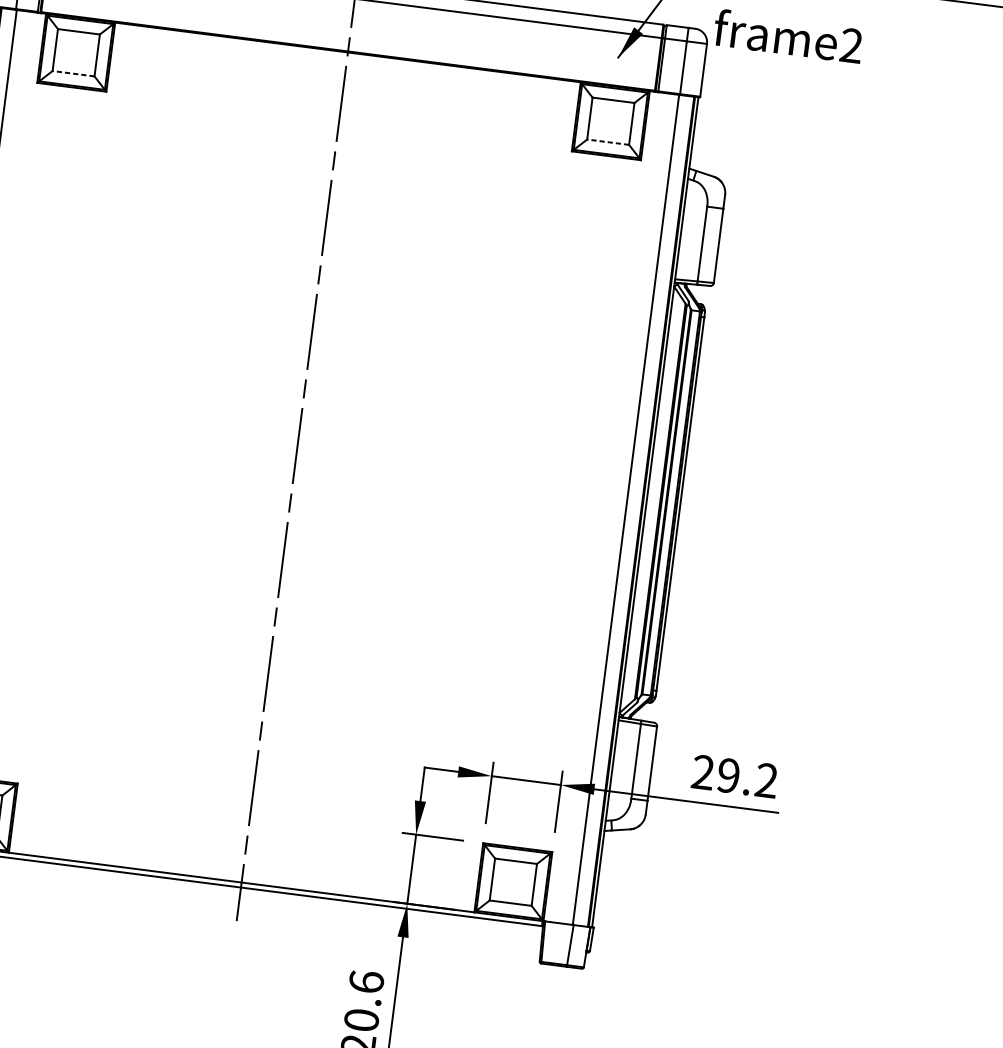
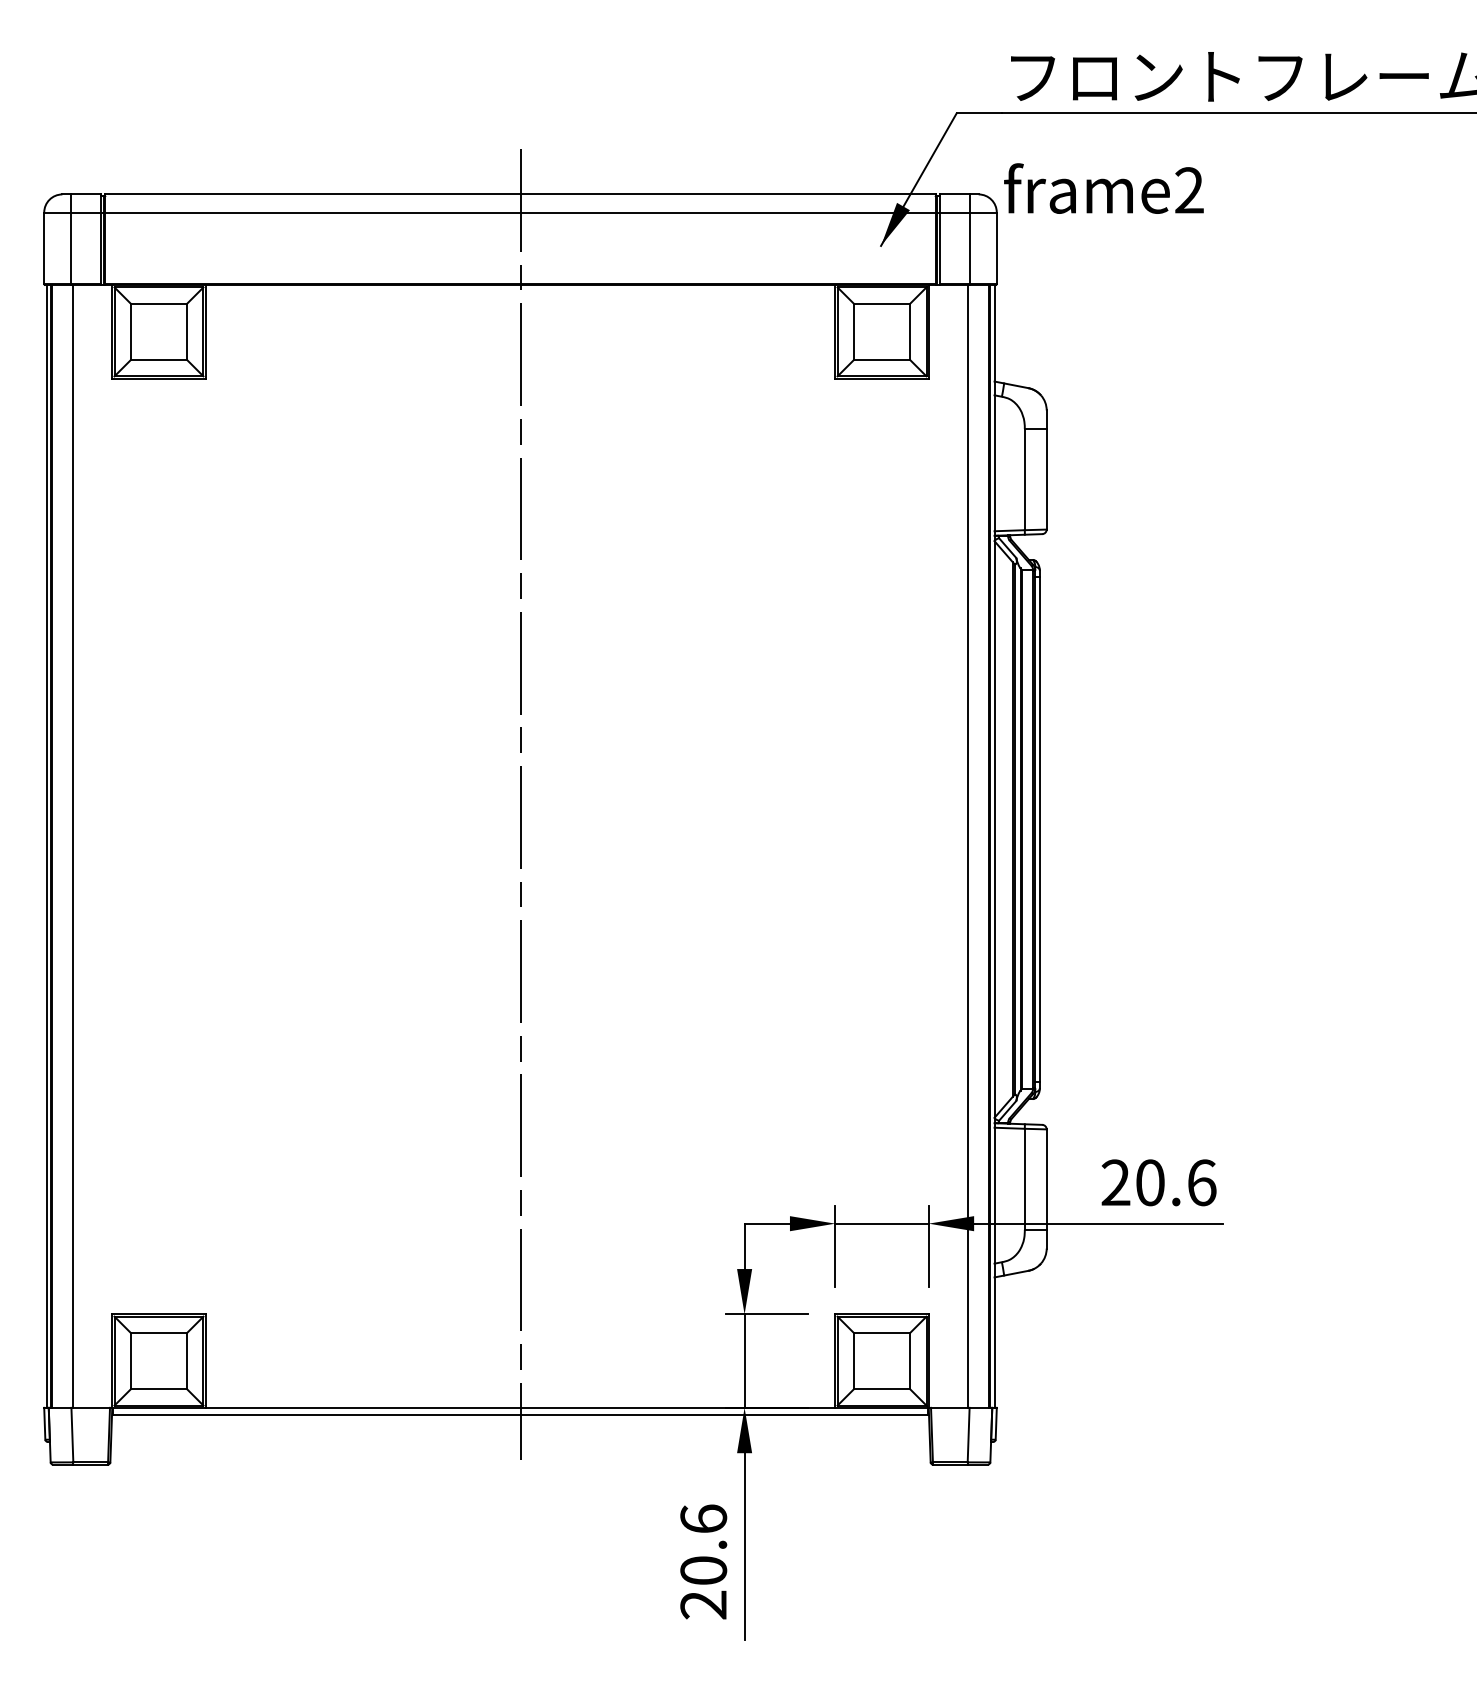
line: (73, 73) -> (158, 360), dashed -> solid
line: (607, 142) -> (881, 360), dashed -> solid
text: (747, 778) -> (1176, 1182), 29.2 -> 20.6

